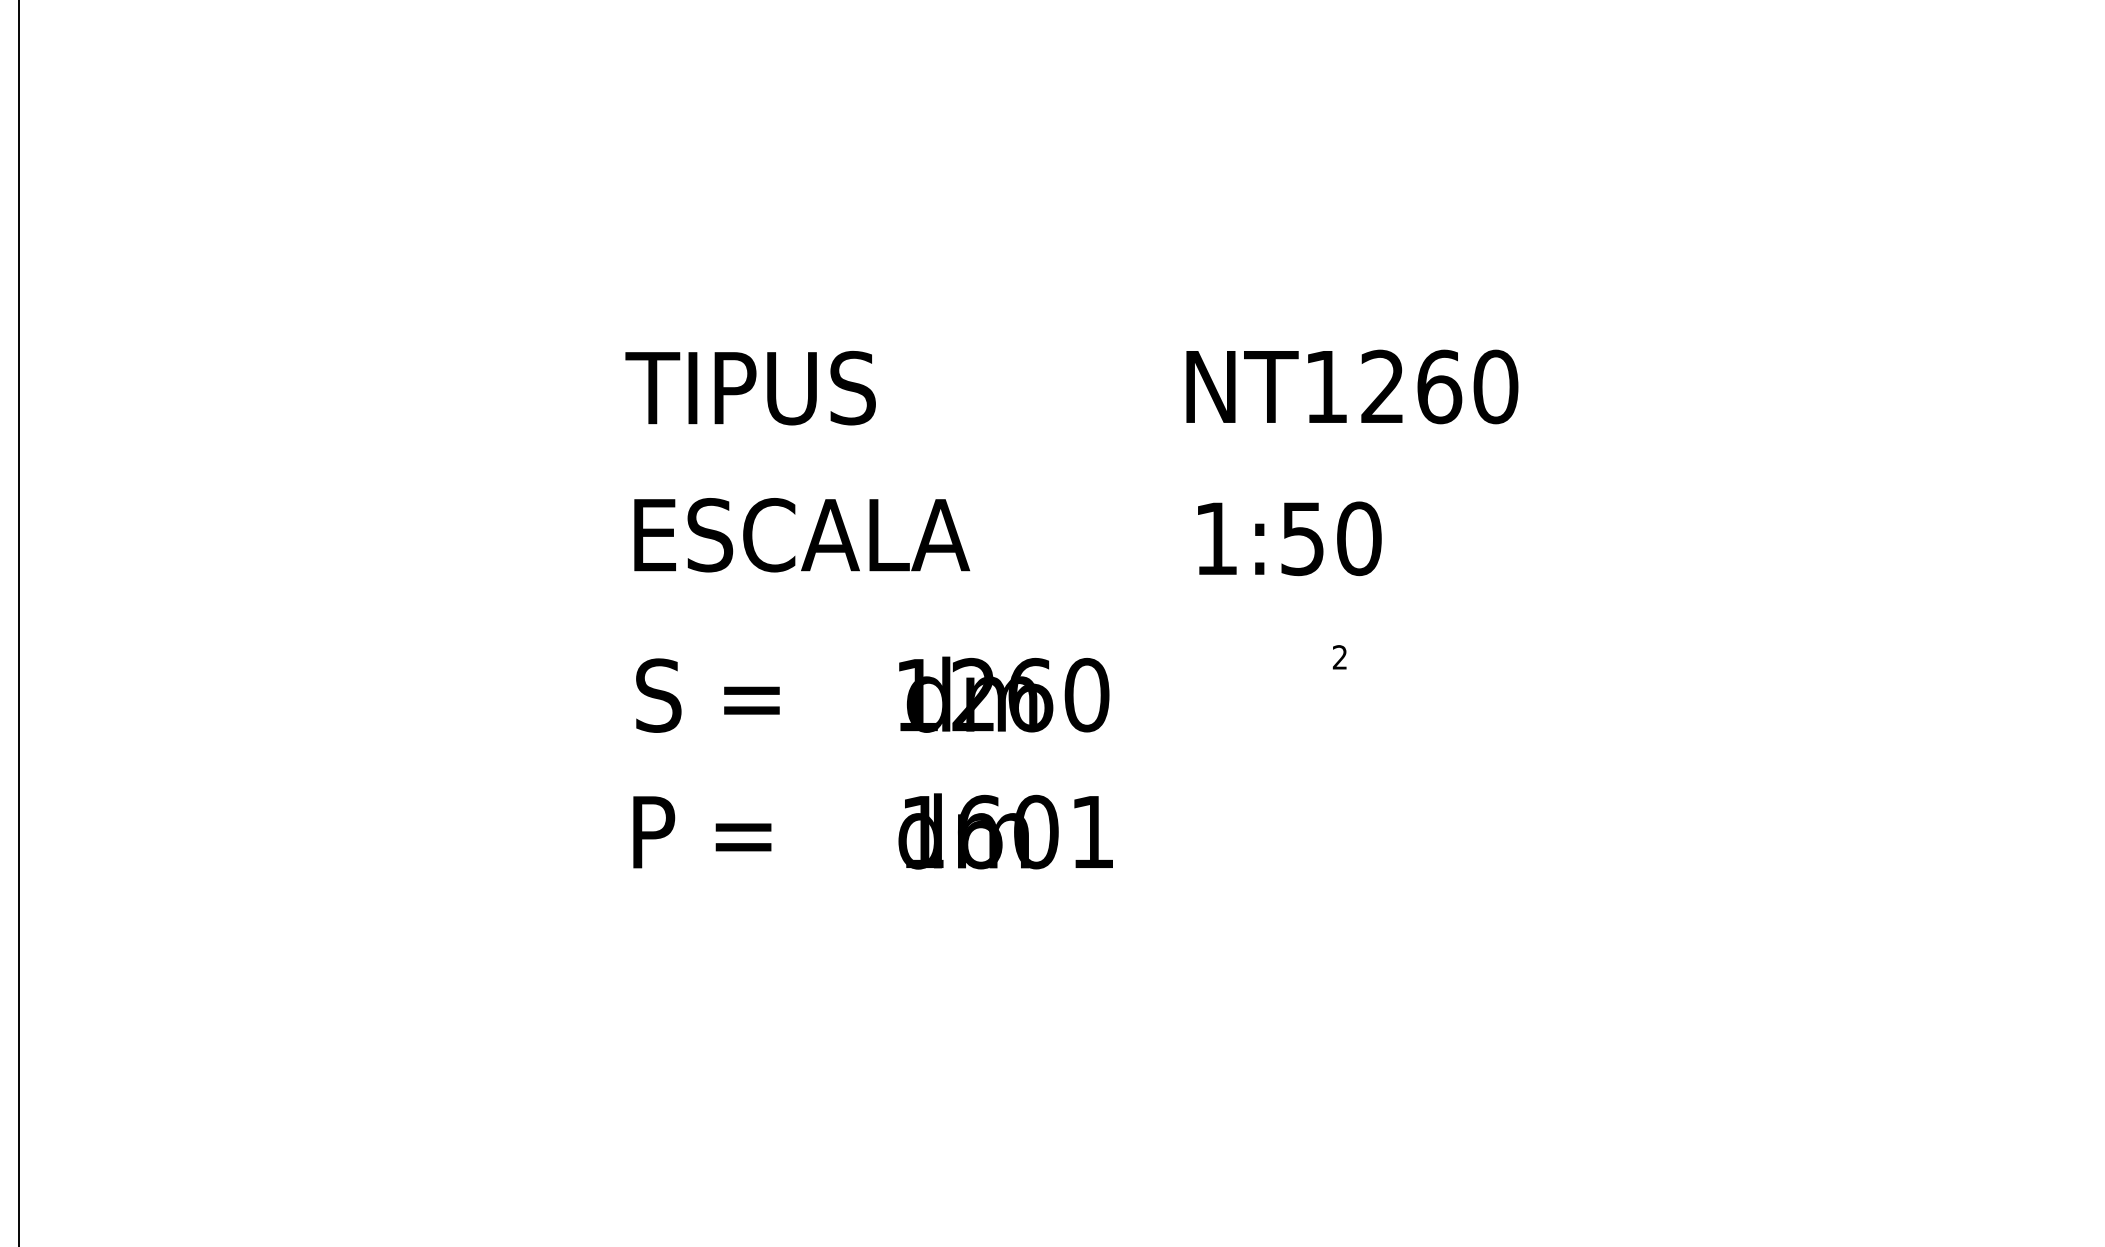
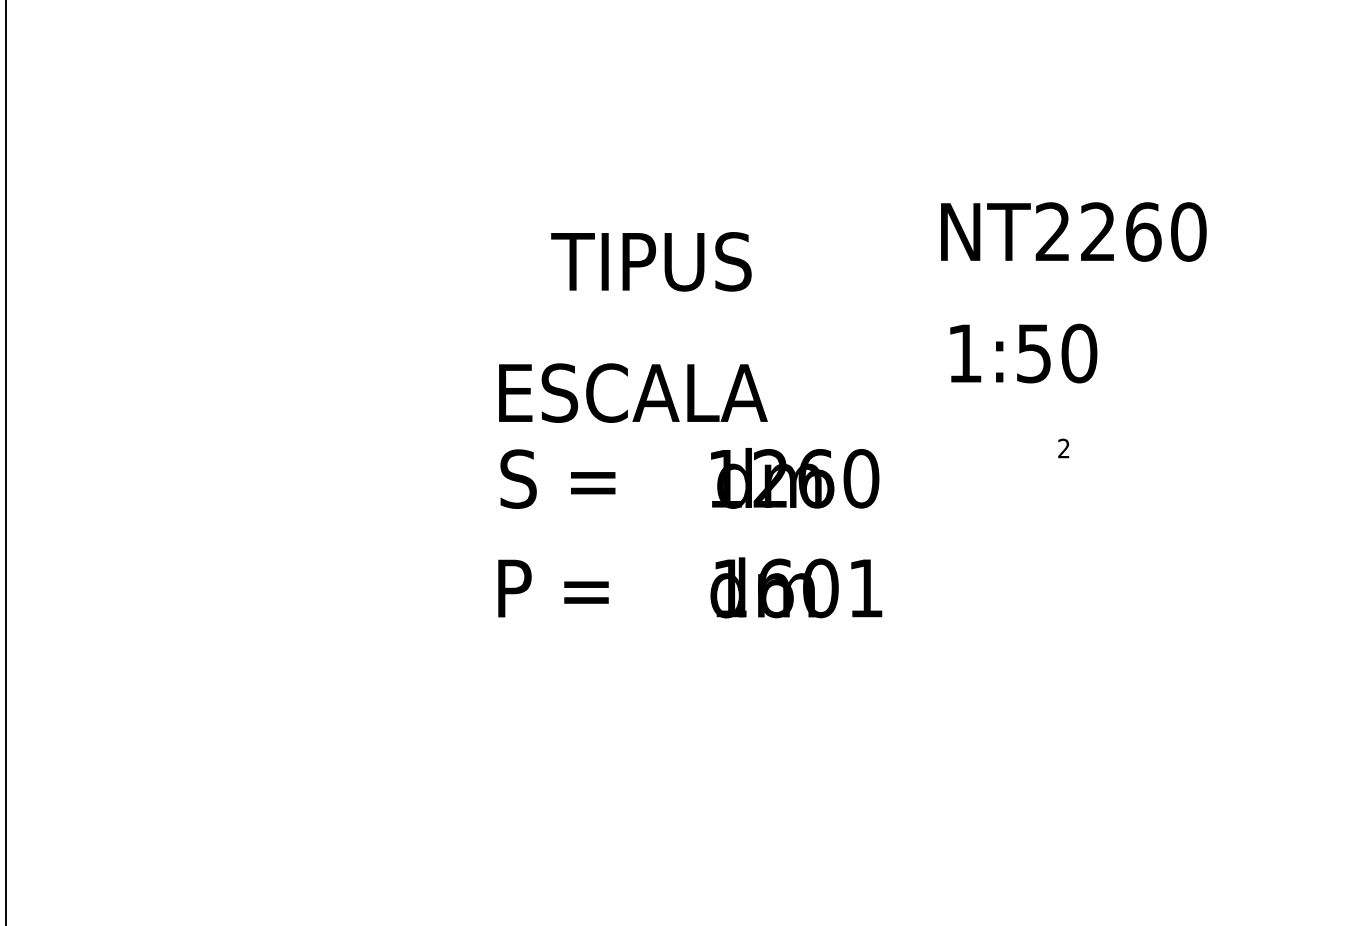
text: (1325, 385) -> (1052, 230), NT1260 -> NT2260
text: (750, 388) -> (651, 262), moved
text: (802, 535) -> (633, 393), moved

